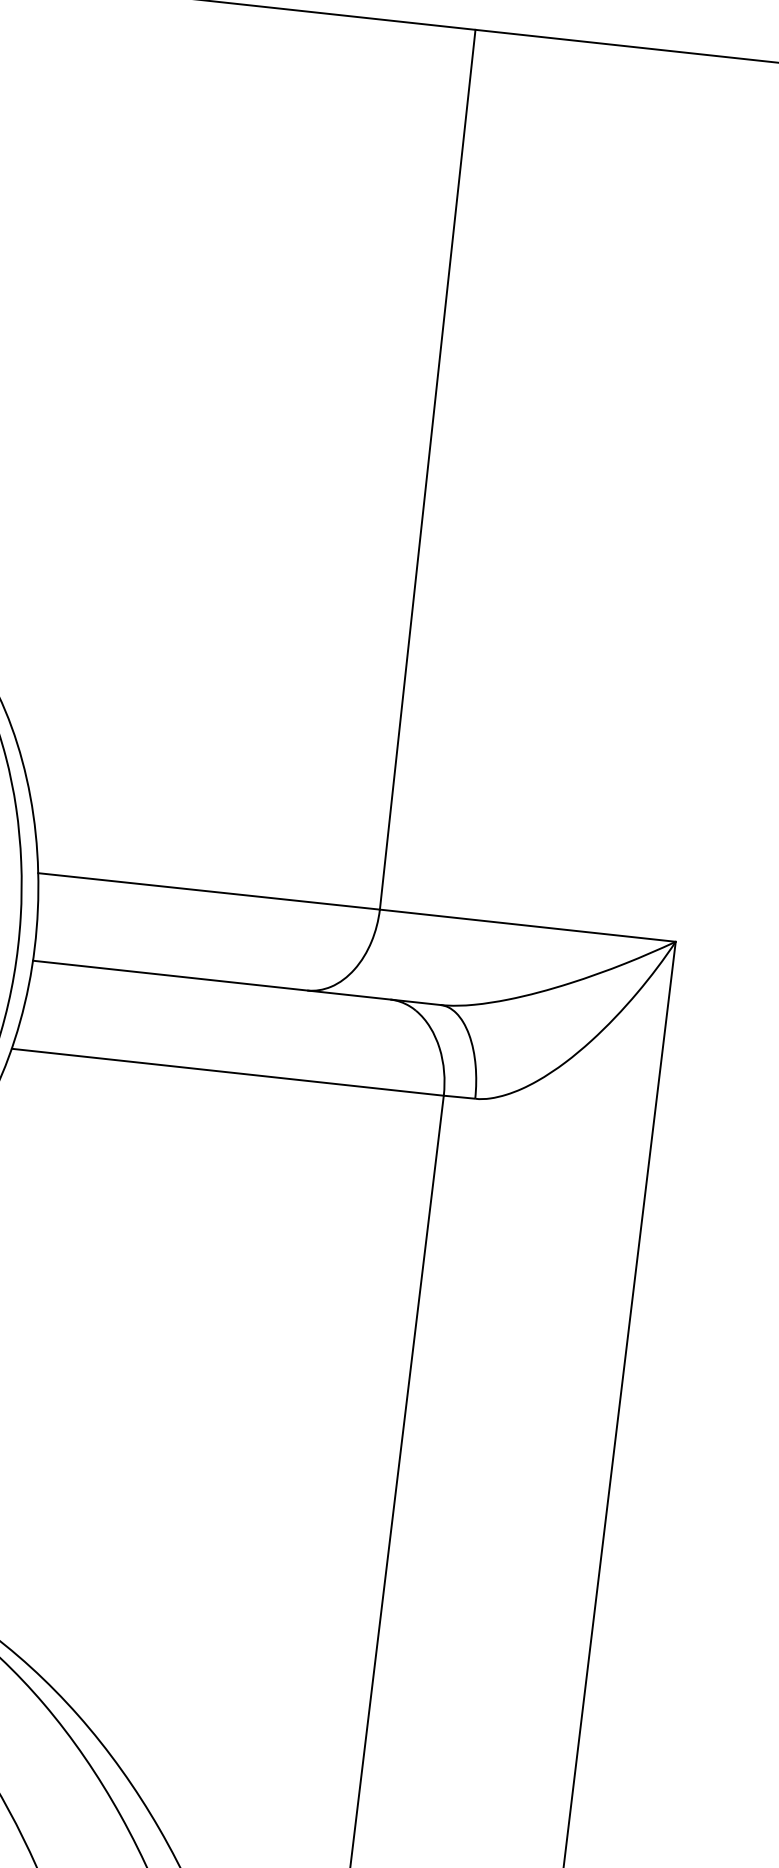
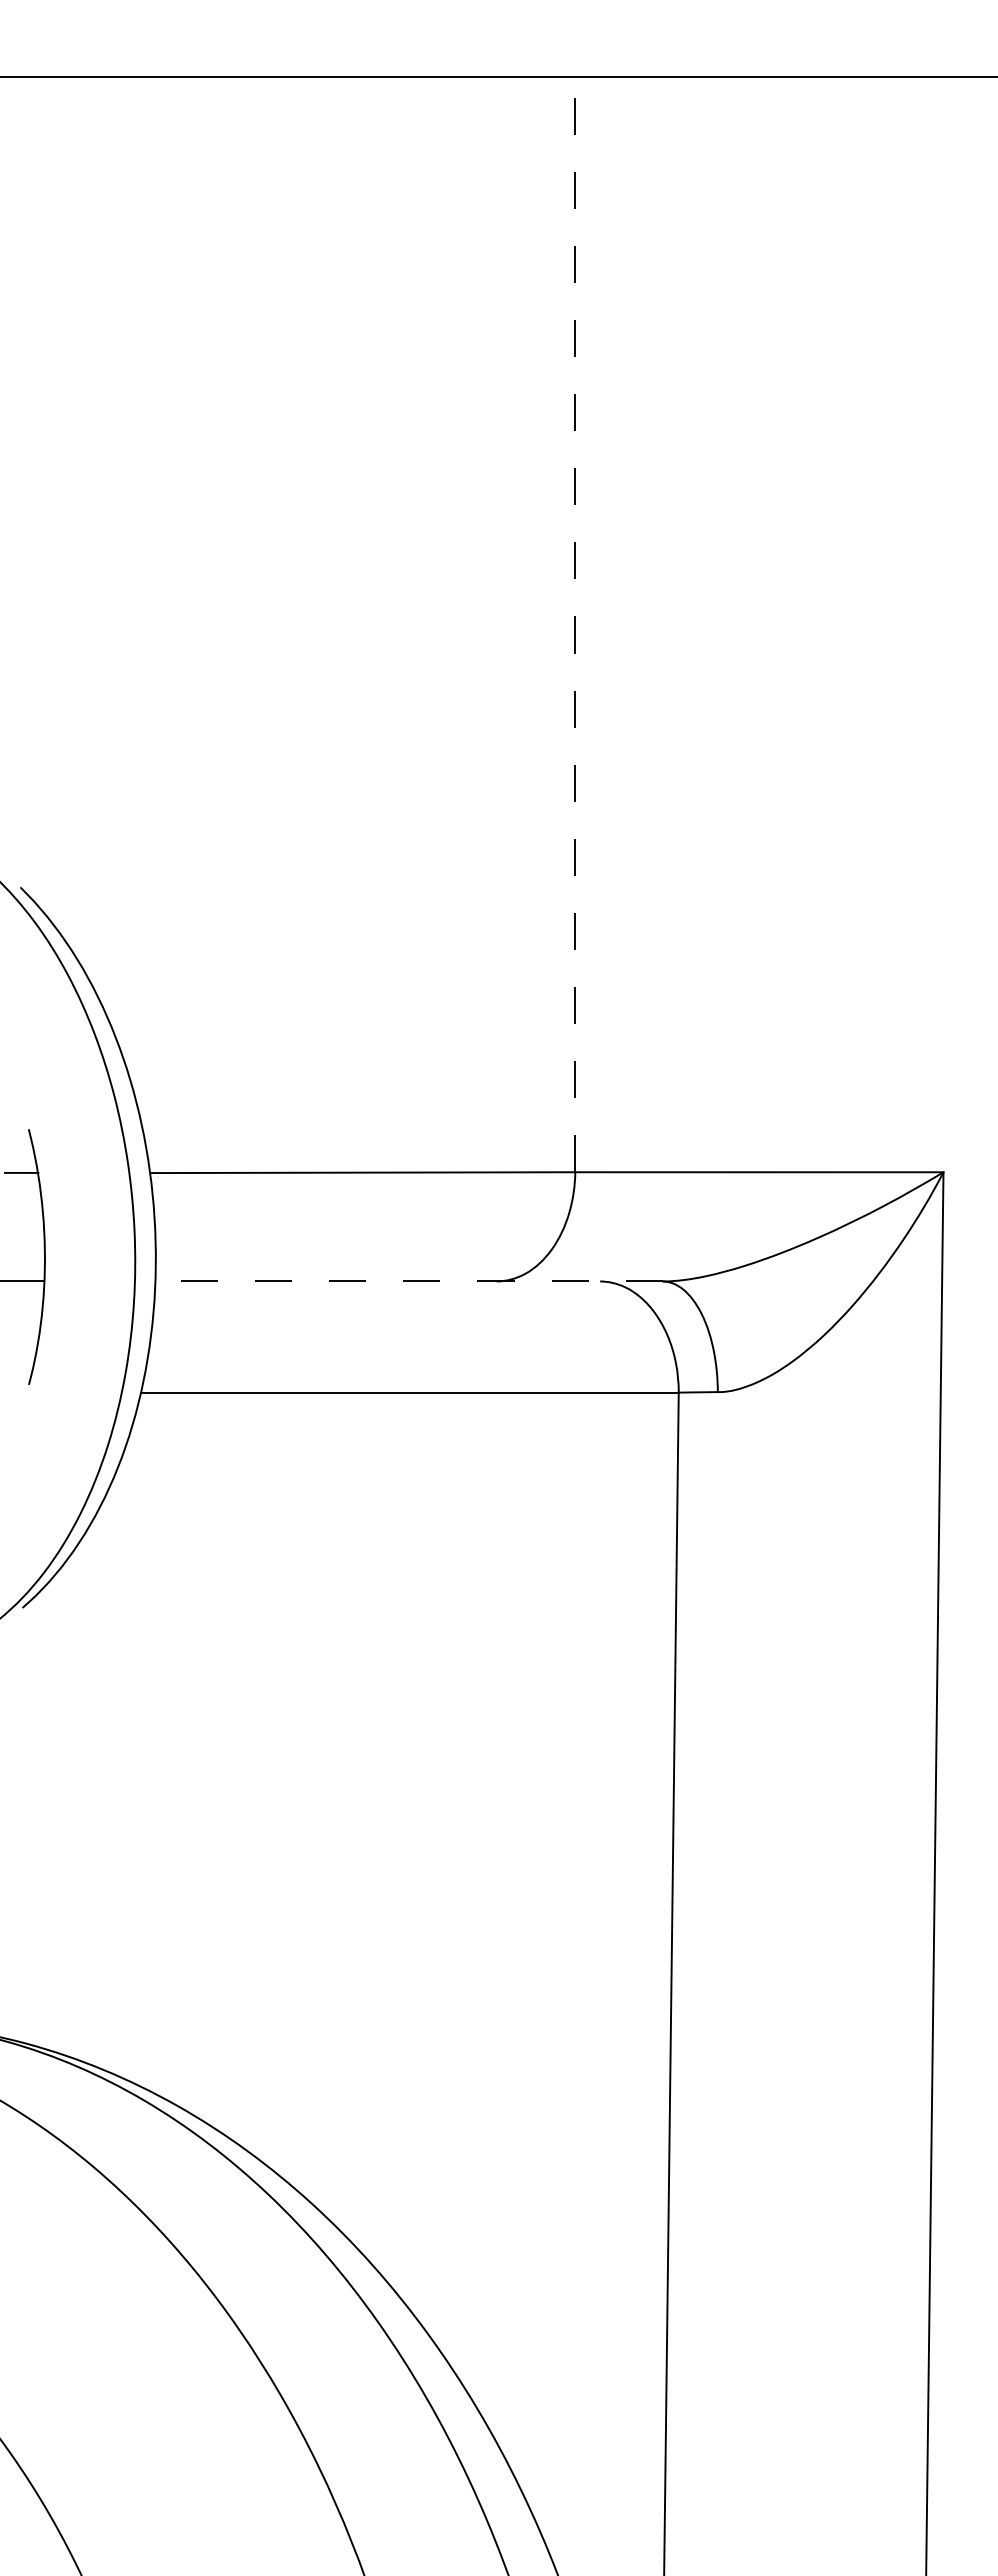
line: (427, 469) -> (575, 624), solid -> dashed
line: (237, 982) -> (409, 1281), solid -> dashed

